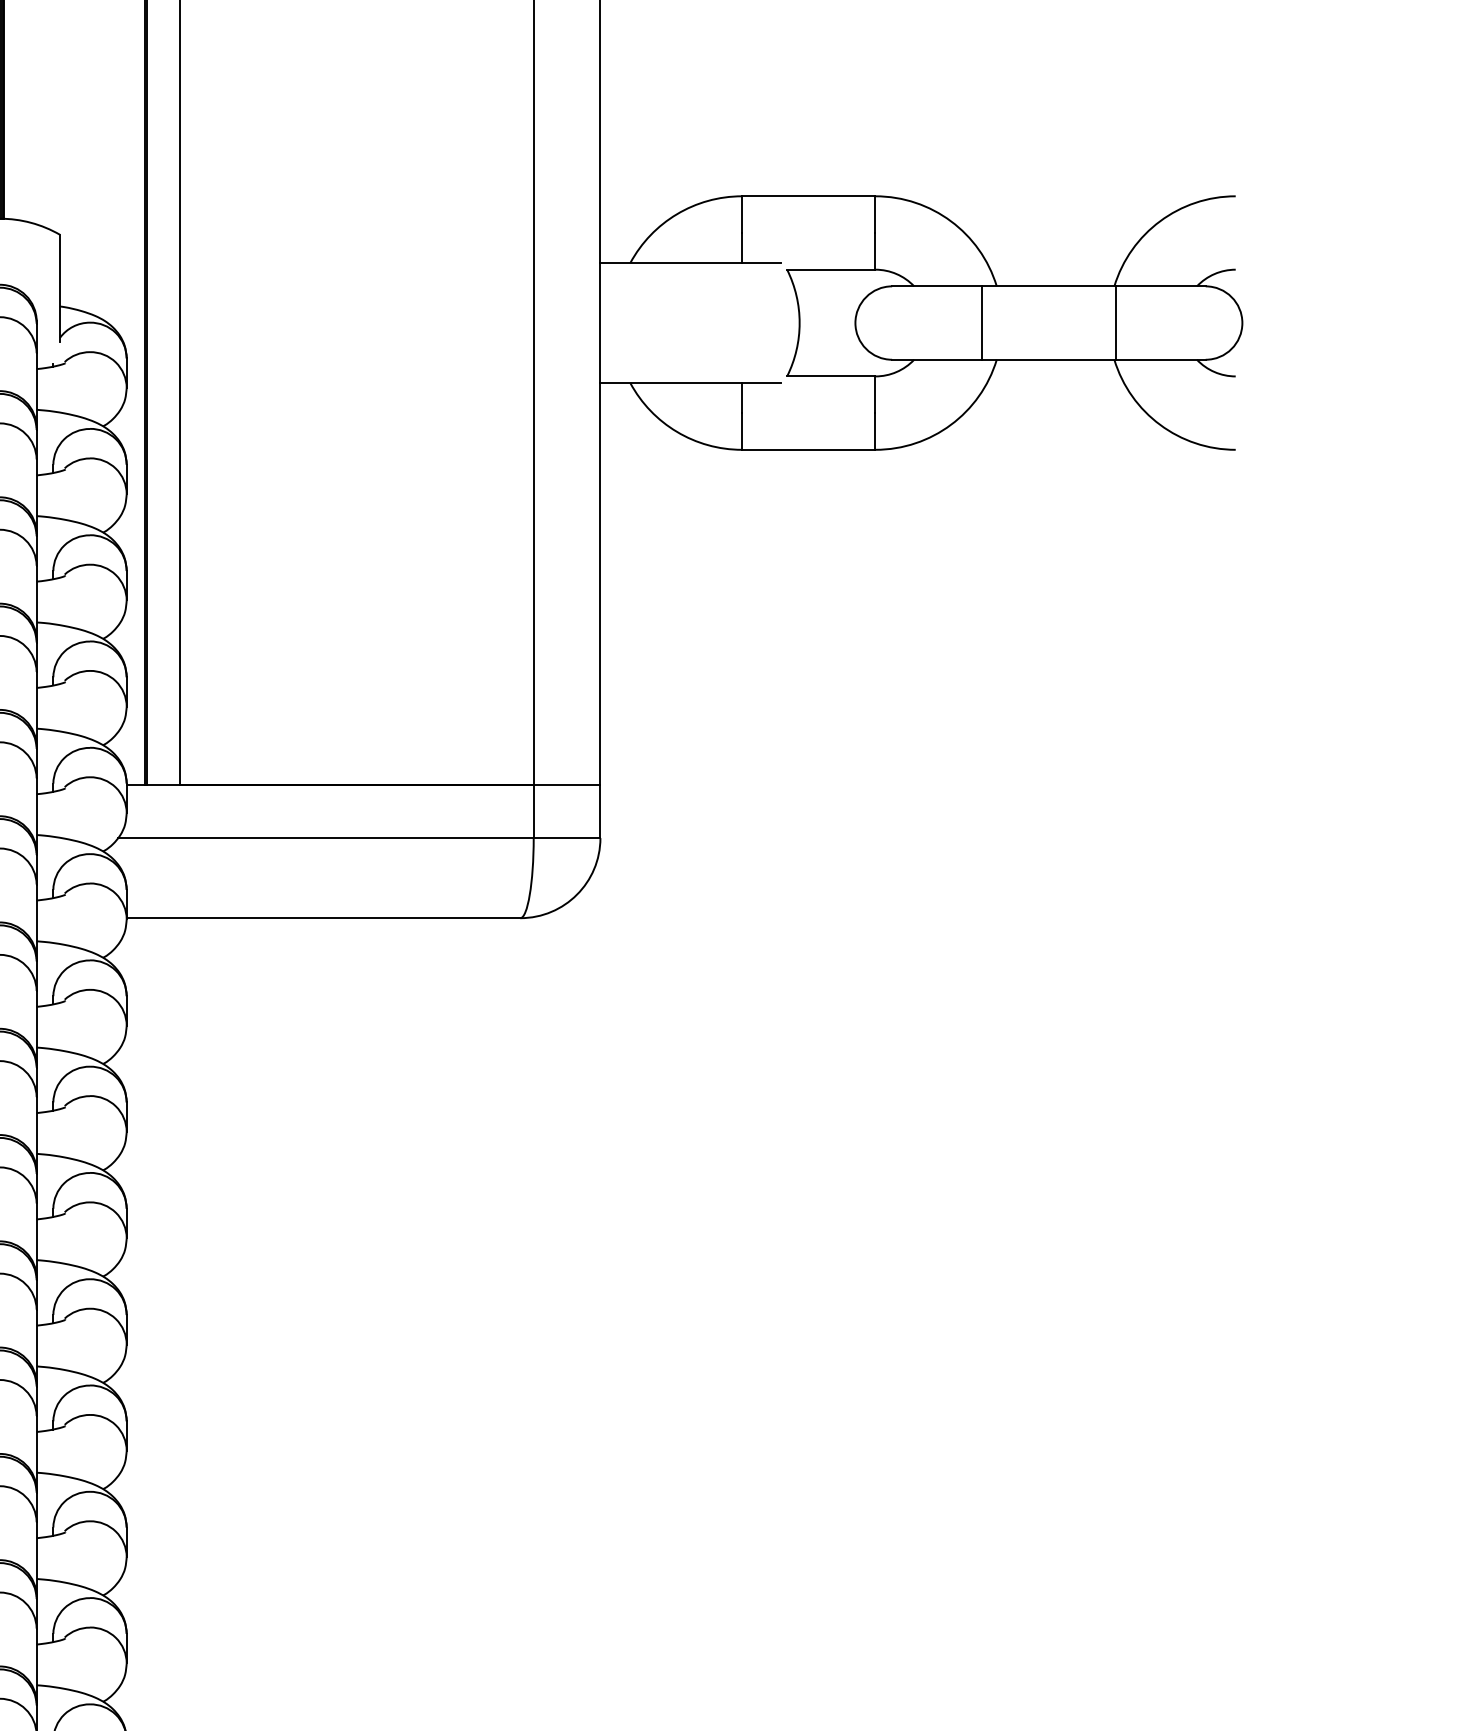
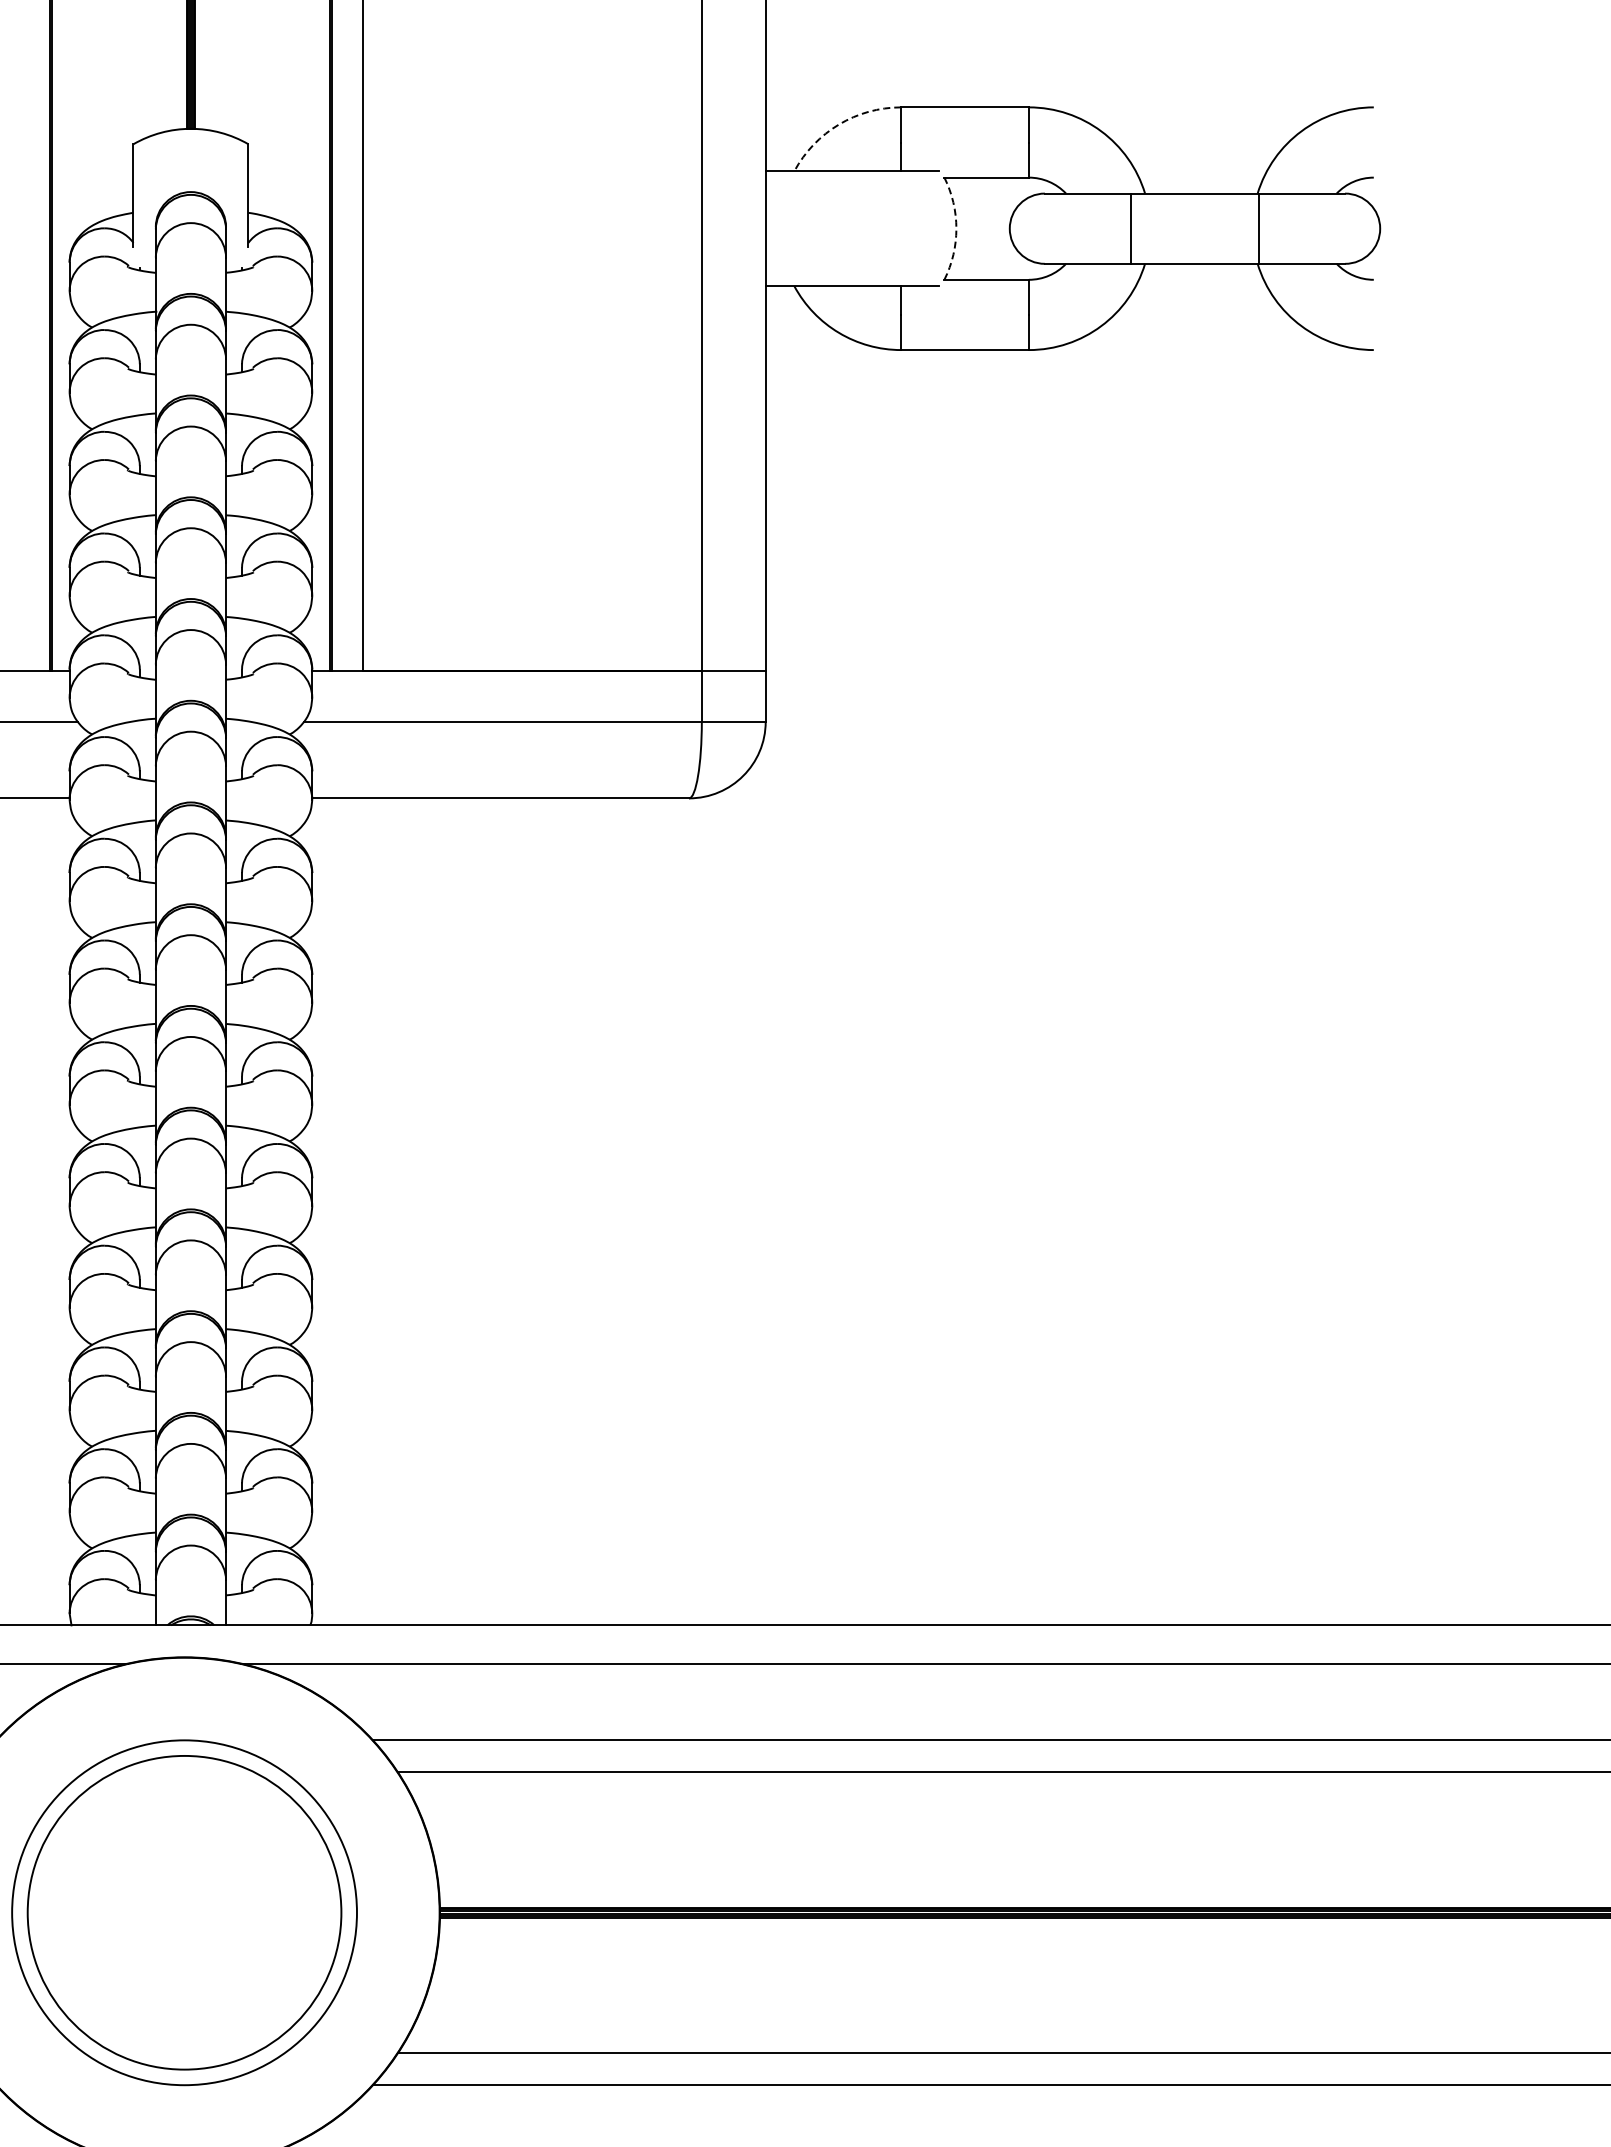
arc: (676, 214) -> (838, 124), solid -> dashed
arc: (799, 322) -> (956, 228), solid -> dashed

